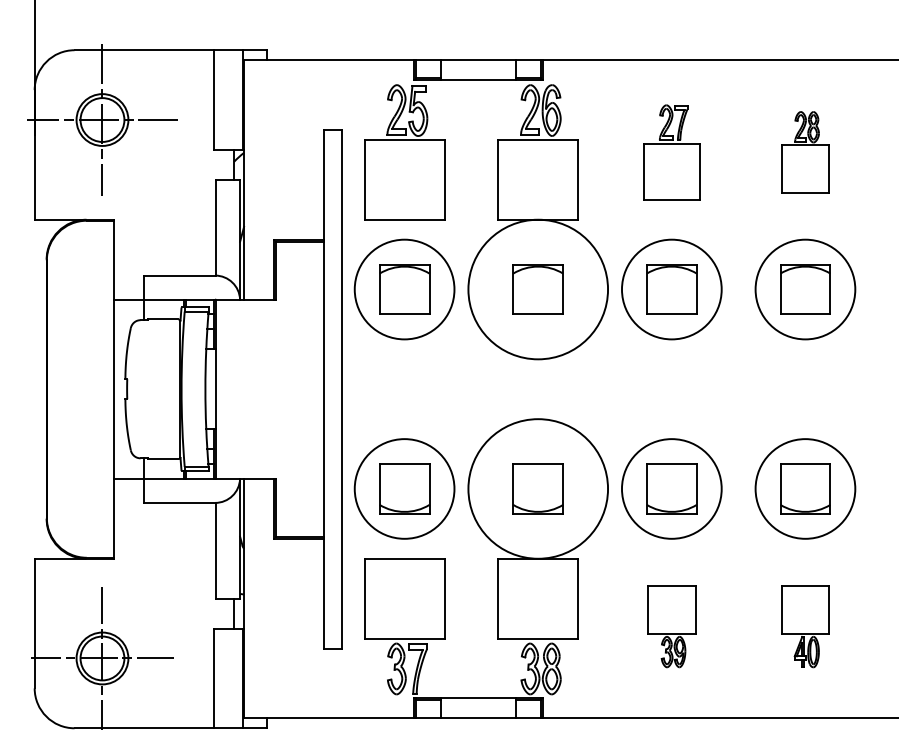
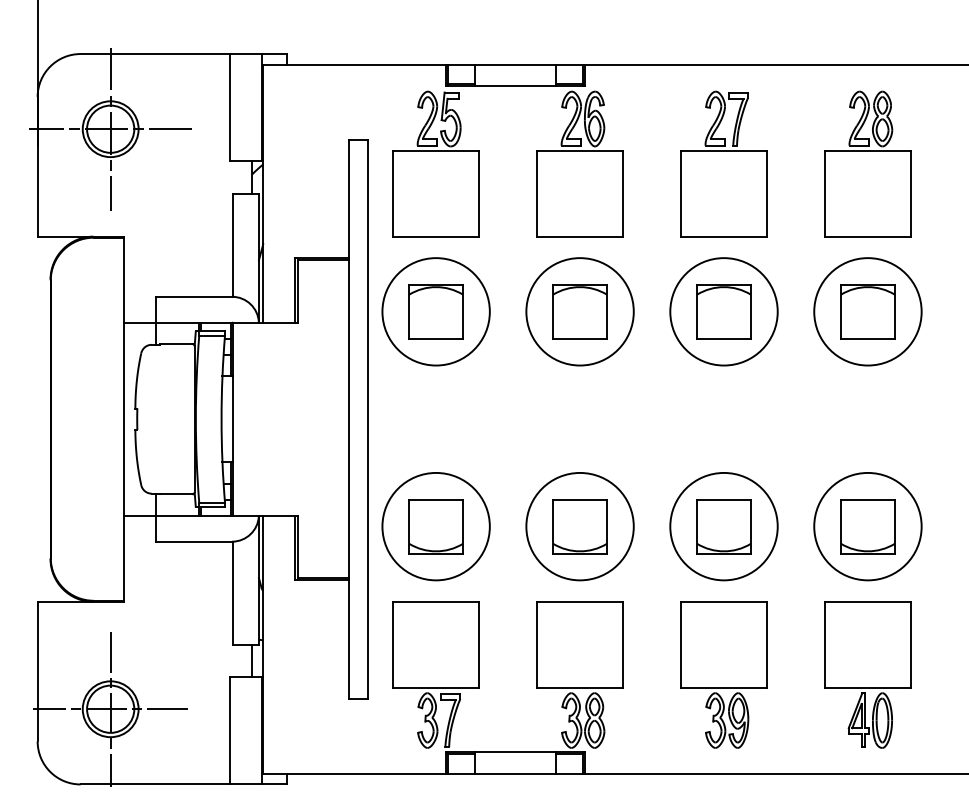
part: (671, 151) -> (723, 163), size x1.43
part: (805, 151) -> (867, 163), size x1.67
circle: (537, 289) -> (579, 311), size x0.71
circle: (537, 488) -> (579, 526), size x0.71
part: (671, 626) -> (723, 674), size x1.67
part: (805, 626) -> (867, 674), size x1.67

